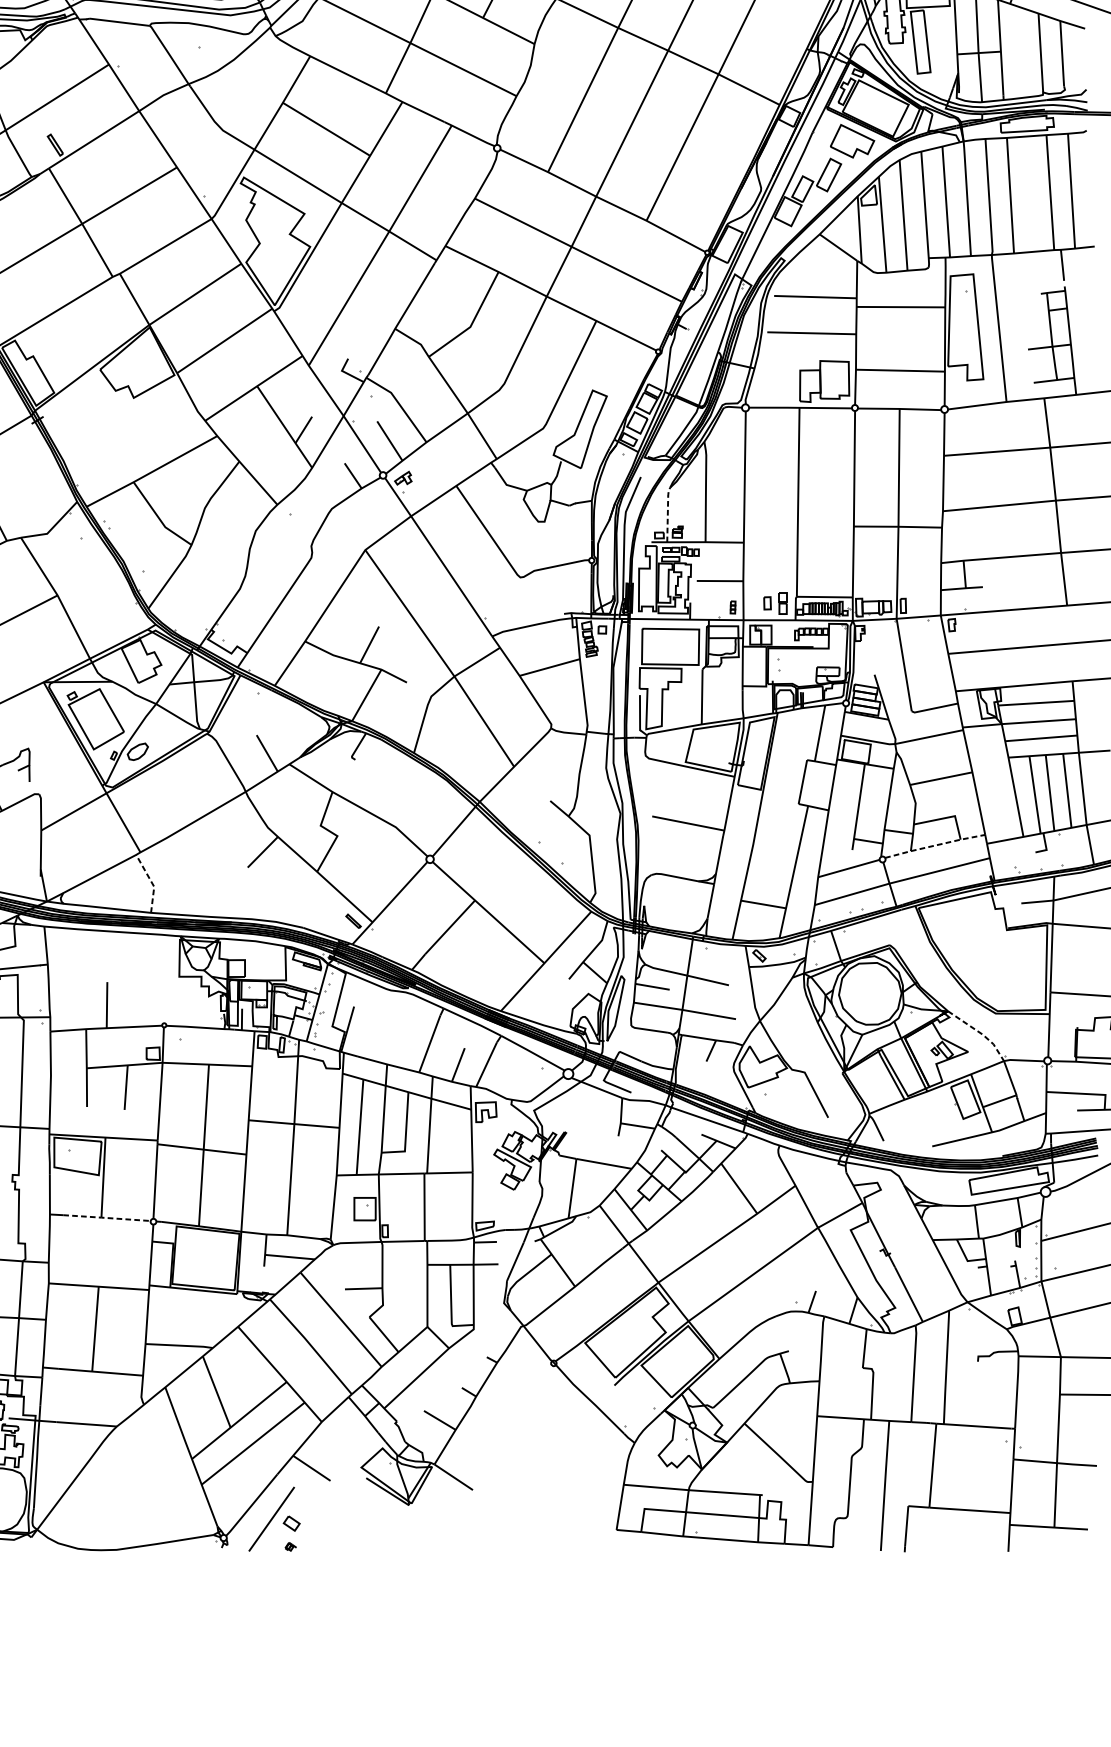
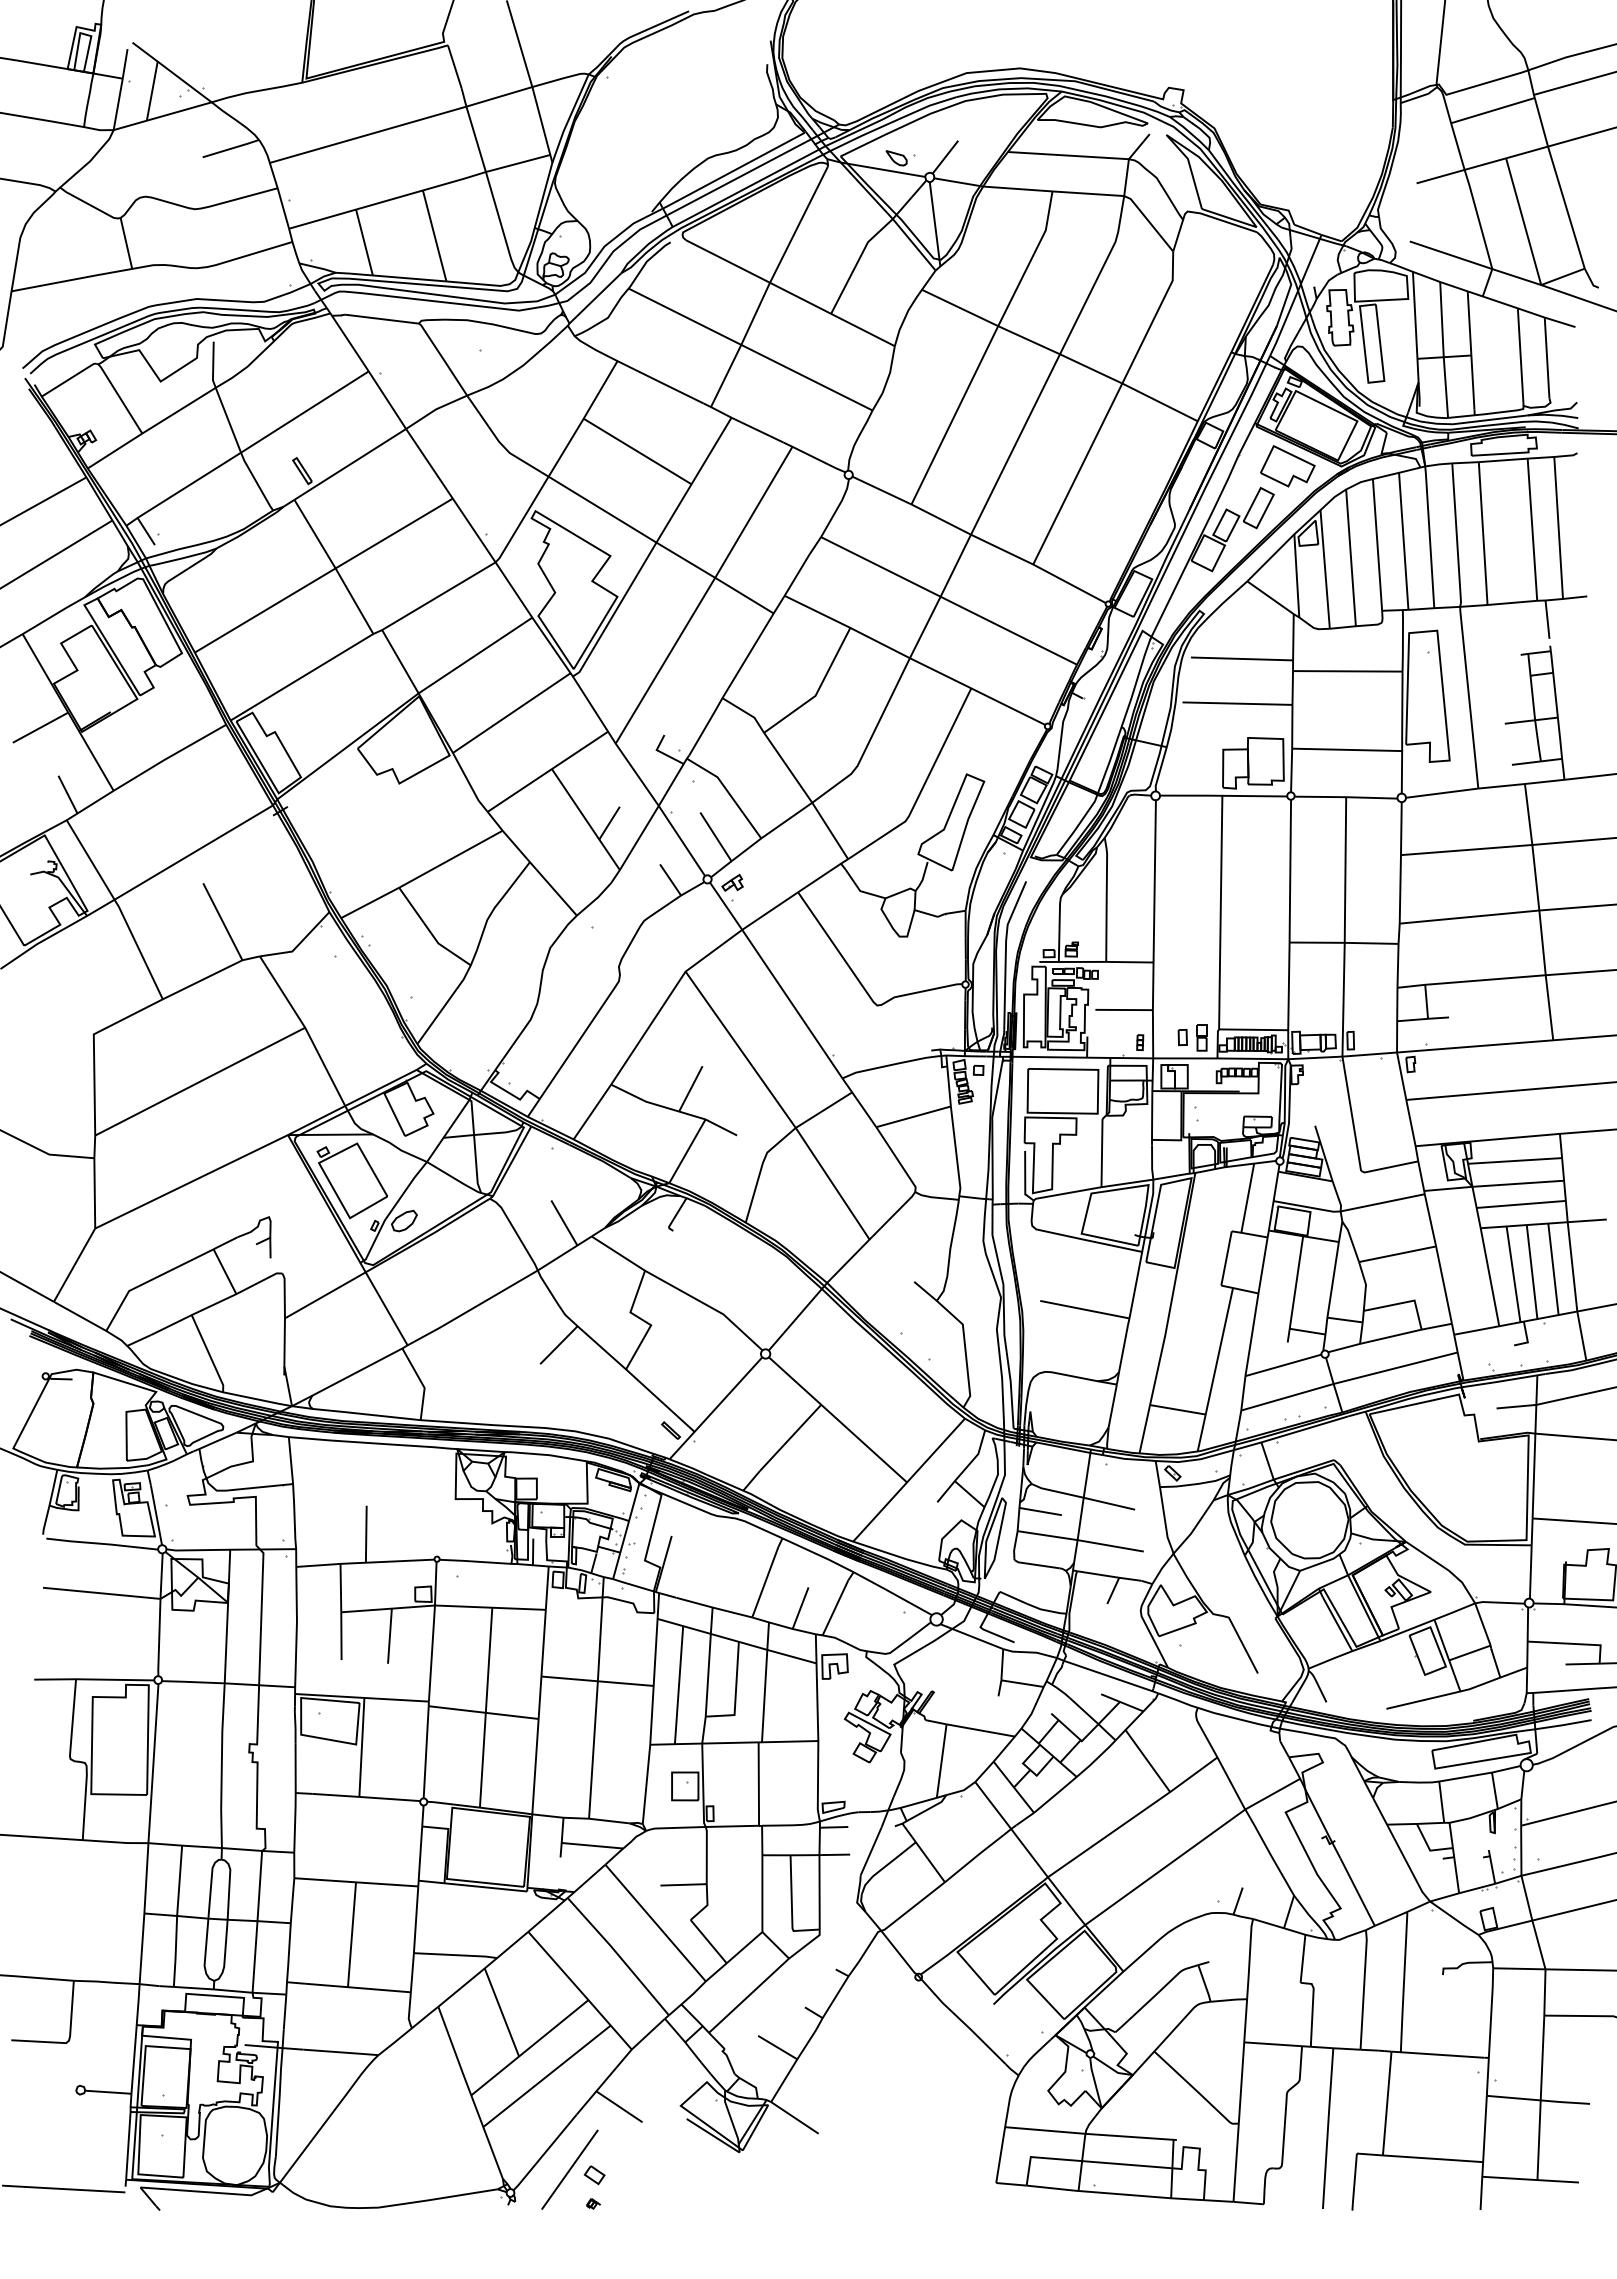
line: (667, 513) -> (1059, 926), dashed -> solid
line: (934, 845) -> (1389, 1336), dashed -> solid
line: (151, 882) -> (421, 1382), dashed -> solid
line: (980, 1033) -> (1446, 1569), dashed -> solid
line: (107, 1218) -> (366, 1797), dashed -> solid

